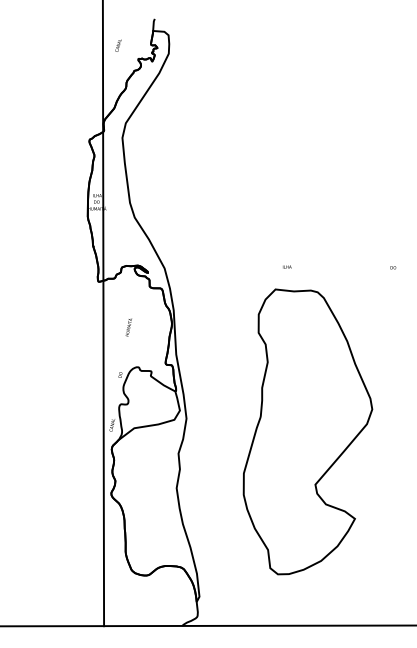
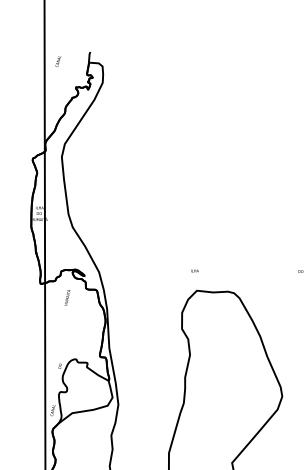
text: (118, 45) -> (58, 61), moved
text: (287, 266) -> (195, 270), moved
text: (128, 327) -> (67, 297), moved

